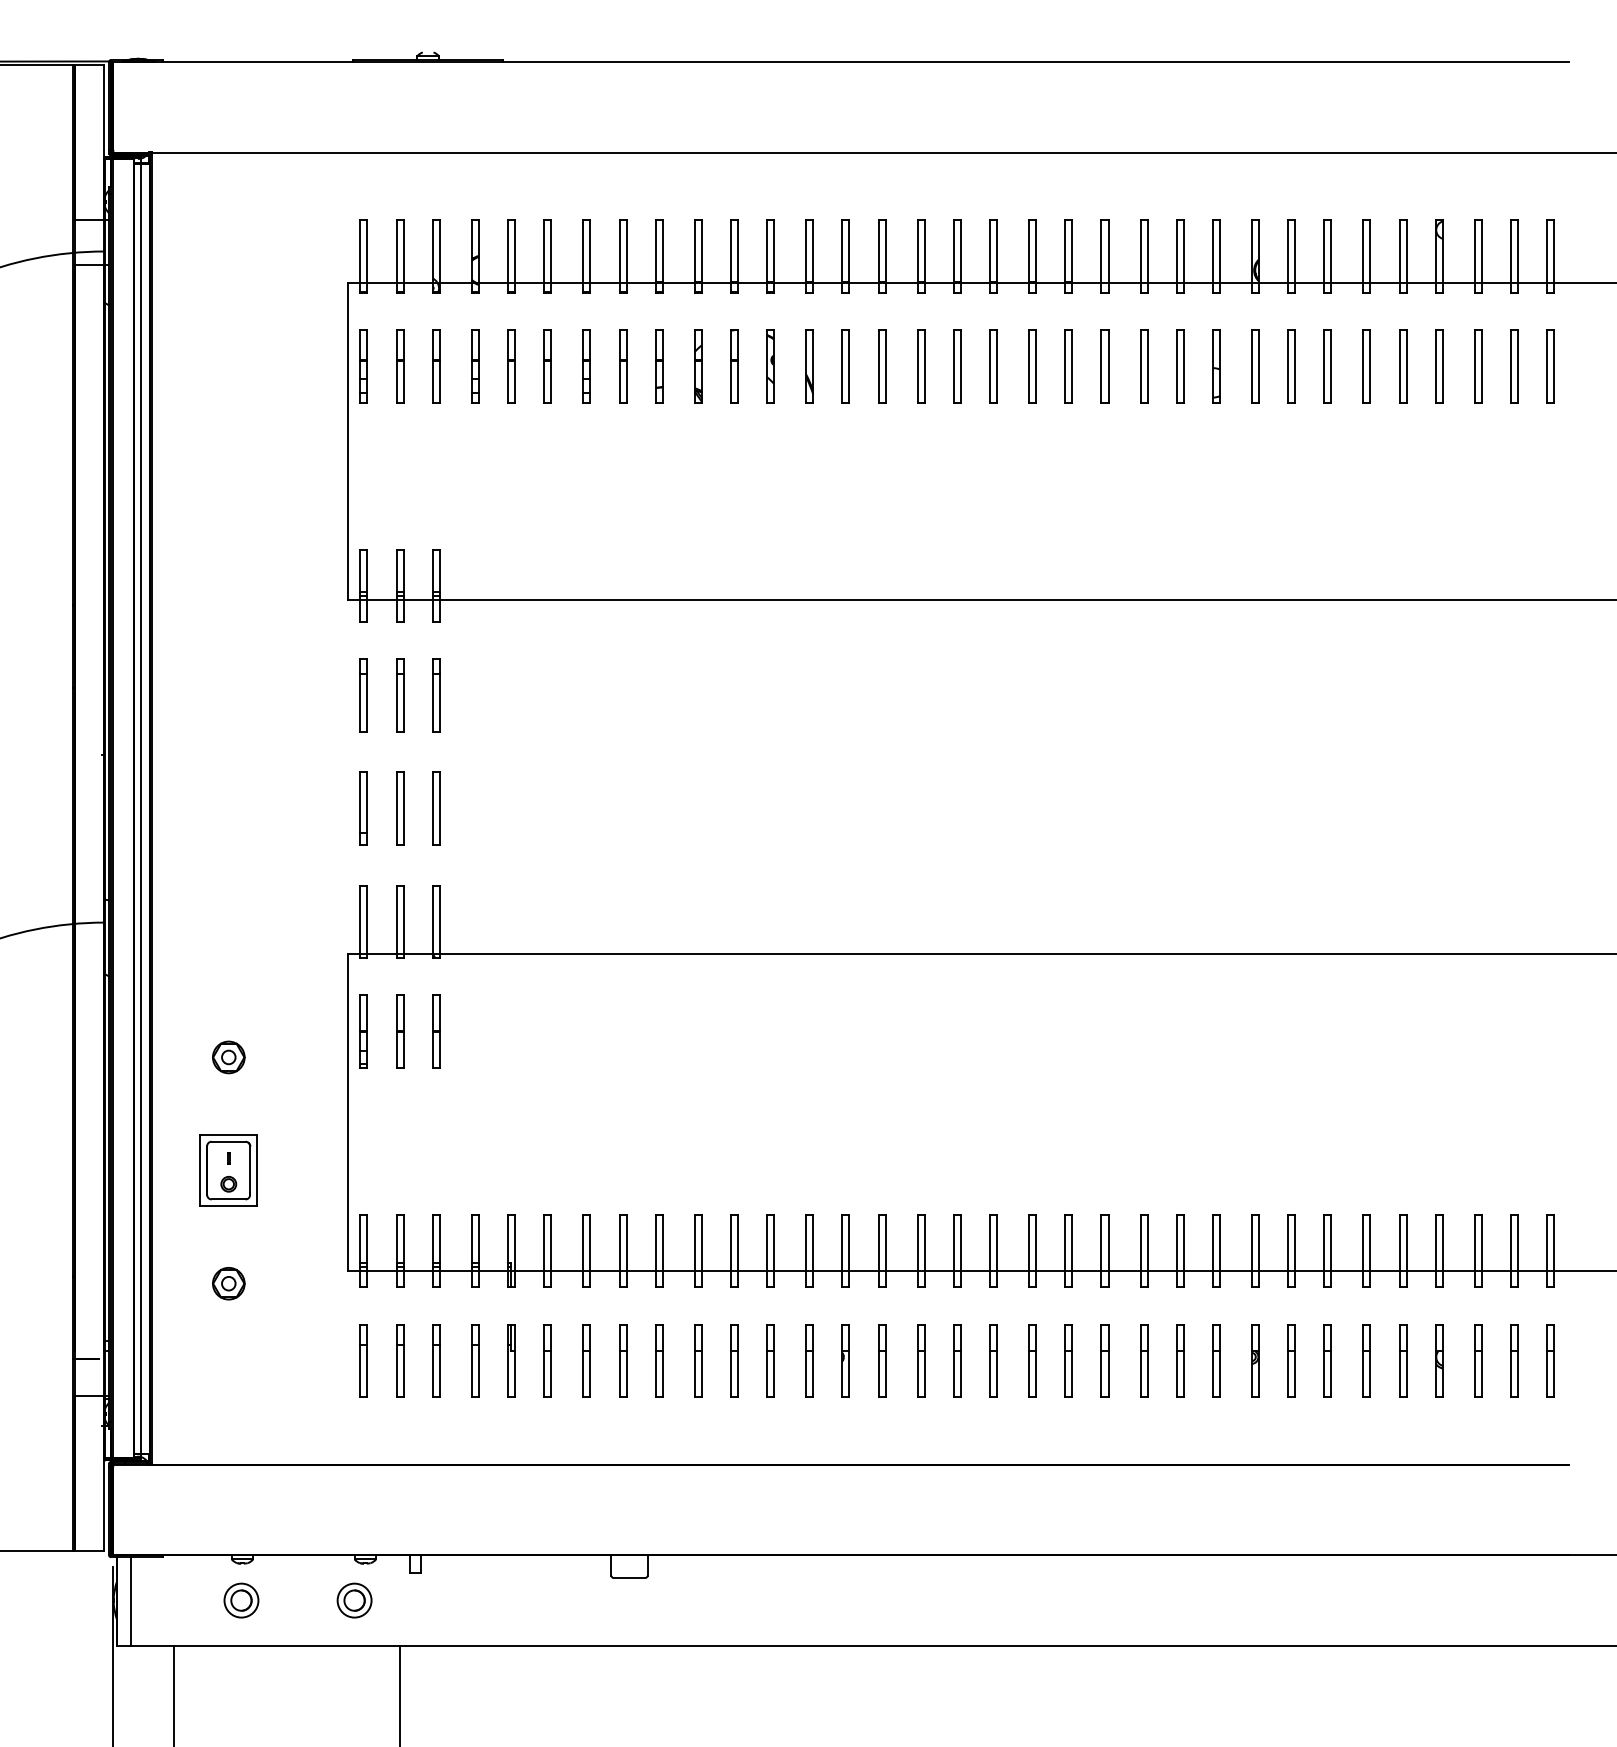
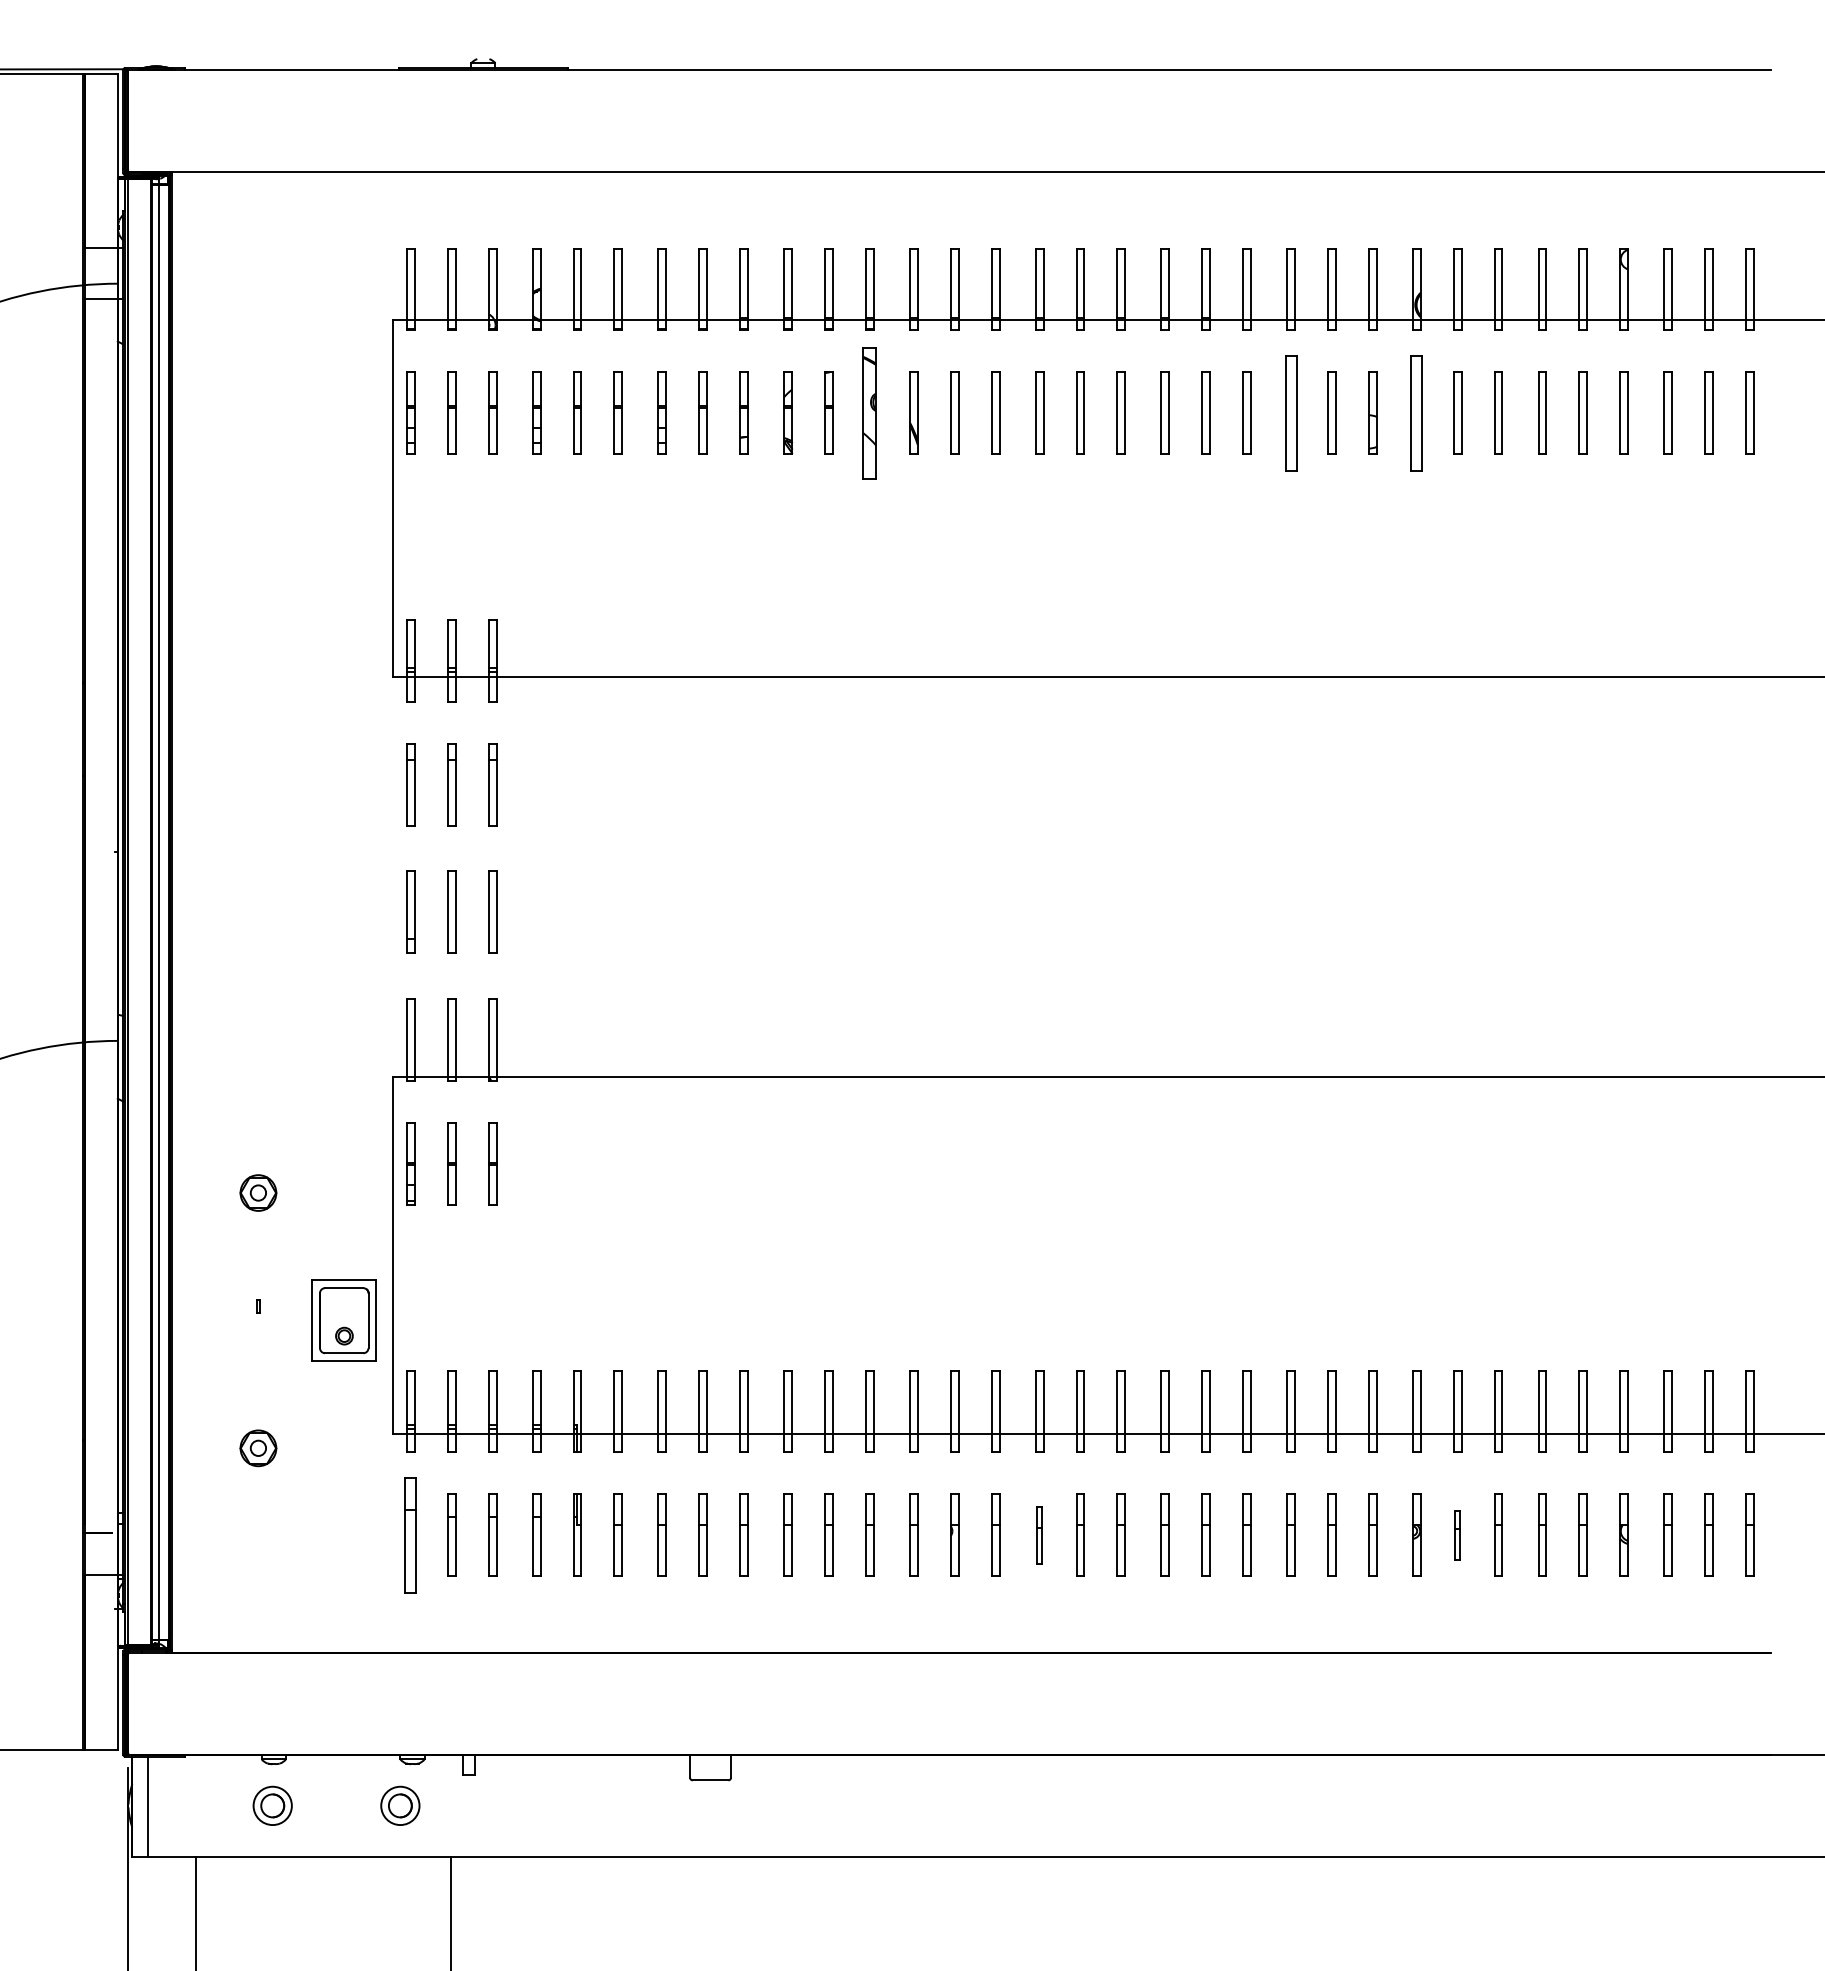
part: (770, 365) -> (869, 412), size x1.6
part: (1143, 365) -> (1290, 412), size x1.4
part: (1255, 365) -> (1416, 412), size x1.4
part: (227, 1170) -> (343, 1320), moved
part: (363, 1360) -> (410, 1534), size x1.4
part: (921, 1360) -> (1039, 1534), size x0.7
part: (1291, 1360) -> (1457, 1534), size x0.6

